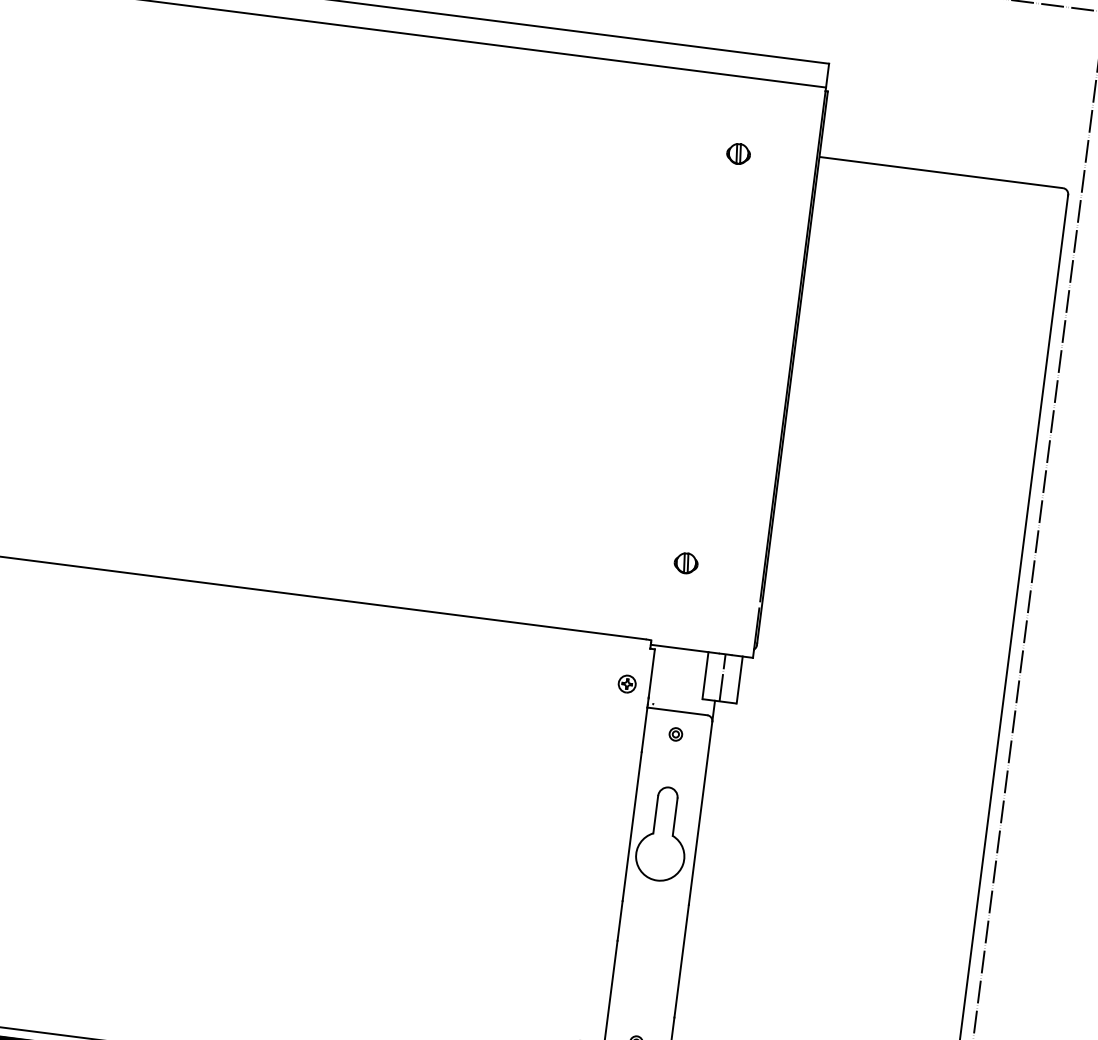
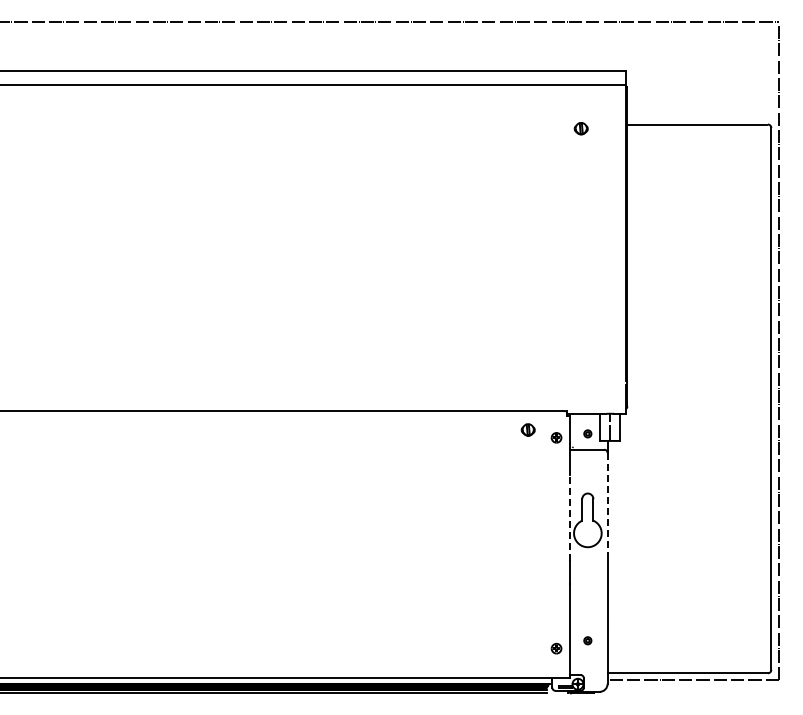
part: (684, 562) -> (527, 429), moved
part: (675, 733) -> (587, 433), moved
line: (700, 812) -> (607, 505), solid -> dashed
line: (631, 826) -> (569, 518), solid -> dashed

